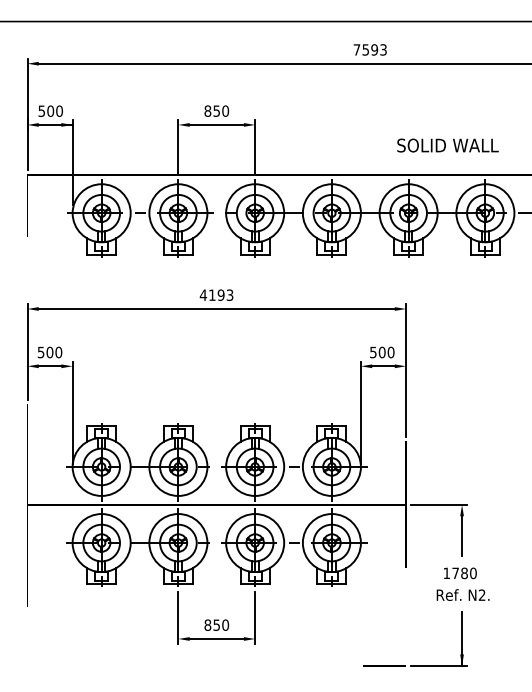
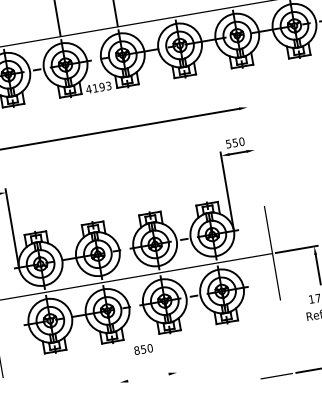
text: (216, 294) -> (98, 87), moved
text: (381, 352) -> (234, 142), 500 -> 550
line: (406, 370) -> (255, 153), removed
line: (178, 617) -> (117, 366), removed
line: (255, 617) -> (174, 356), removed
text: (216, 624) -> (143, 348), moved
line: (216, 638) -> (148, 377), removed

